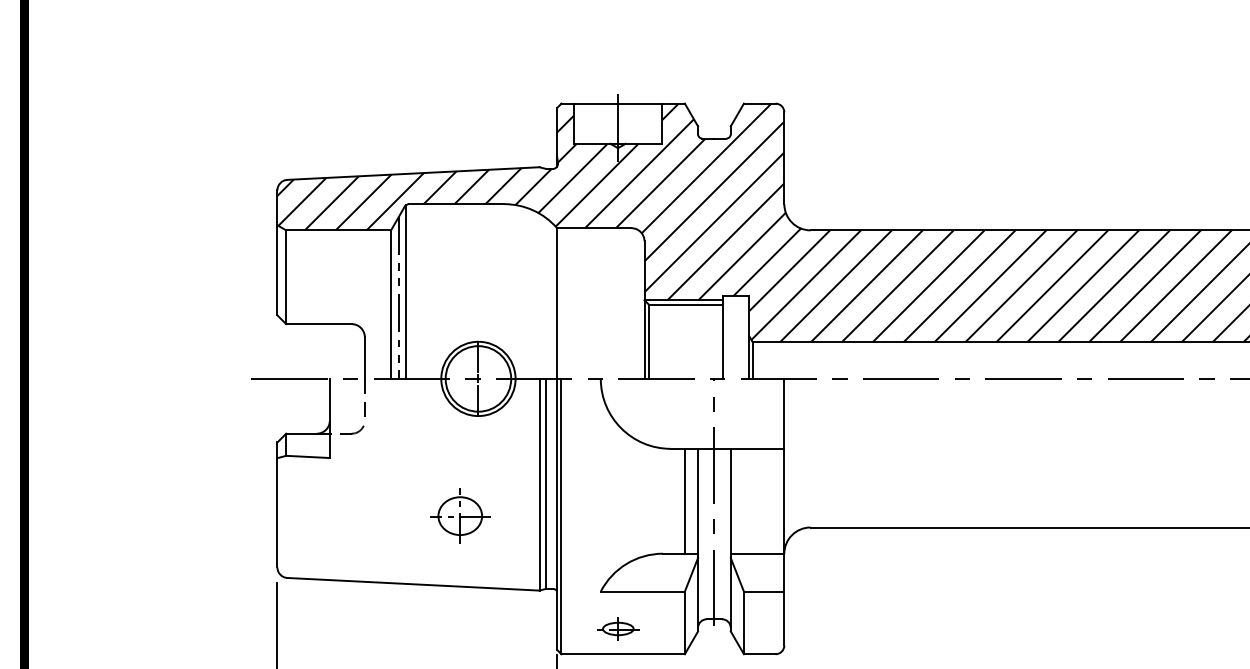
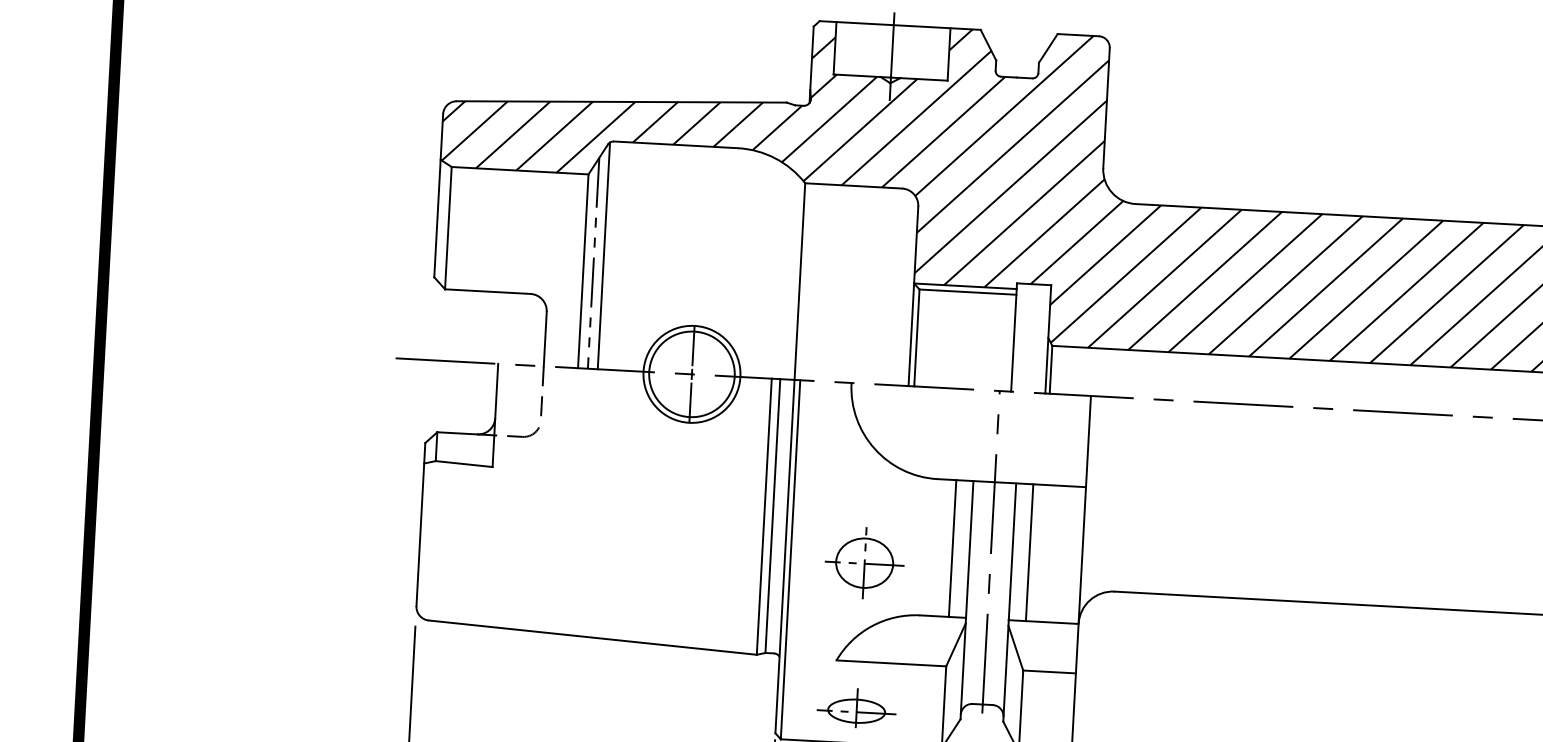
line: (743, 500) -> (1029, 551), added
part: (460, 515) -> (864, 562), moved
part: (618, 627) -> (857, 708), size x1.43

